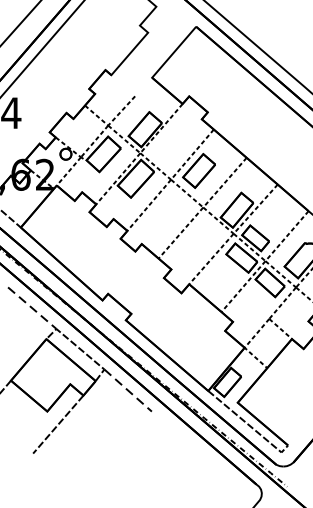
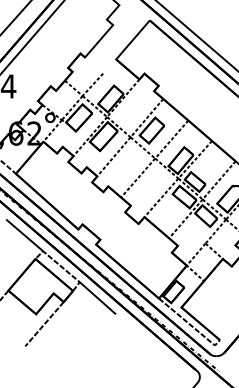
line: (33, 308) -> (25, 235), dashed -> solid
line: (128, 390) -> (98, 298), dashed -> solid

